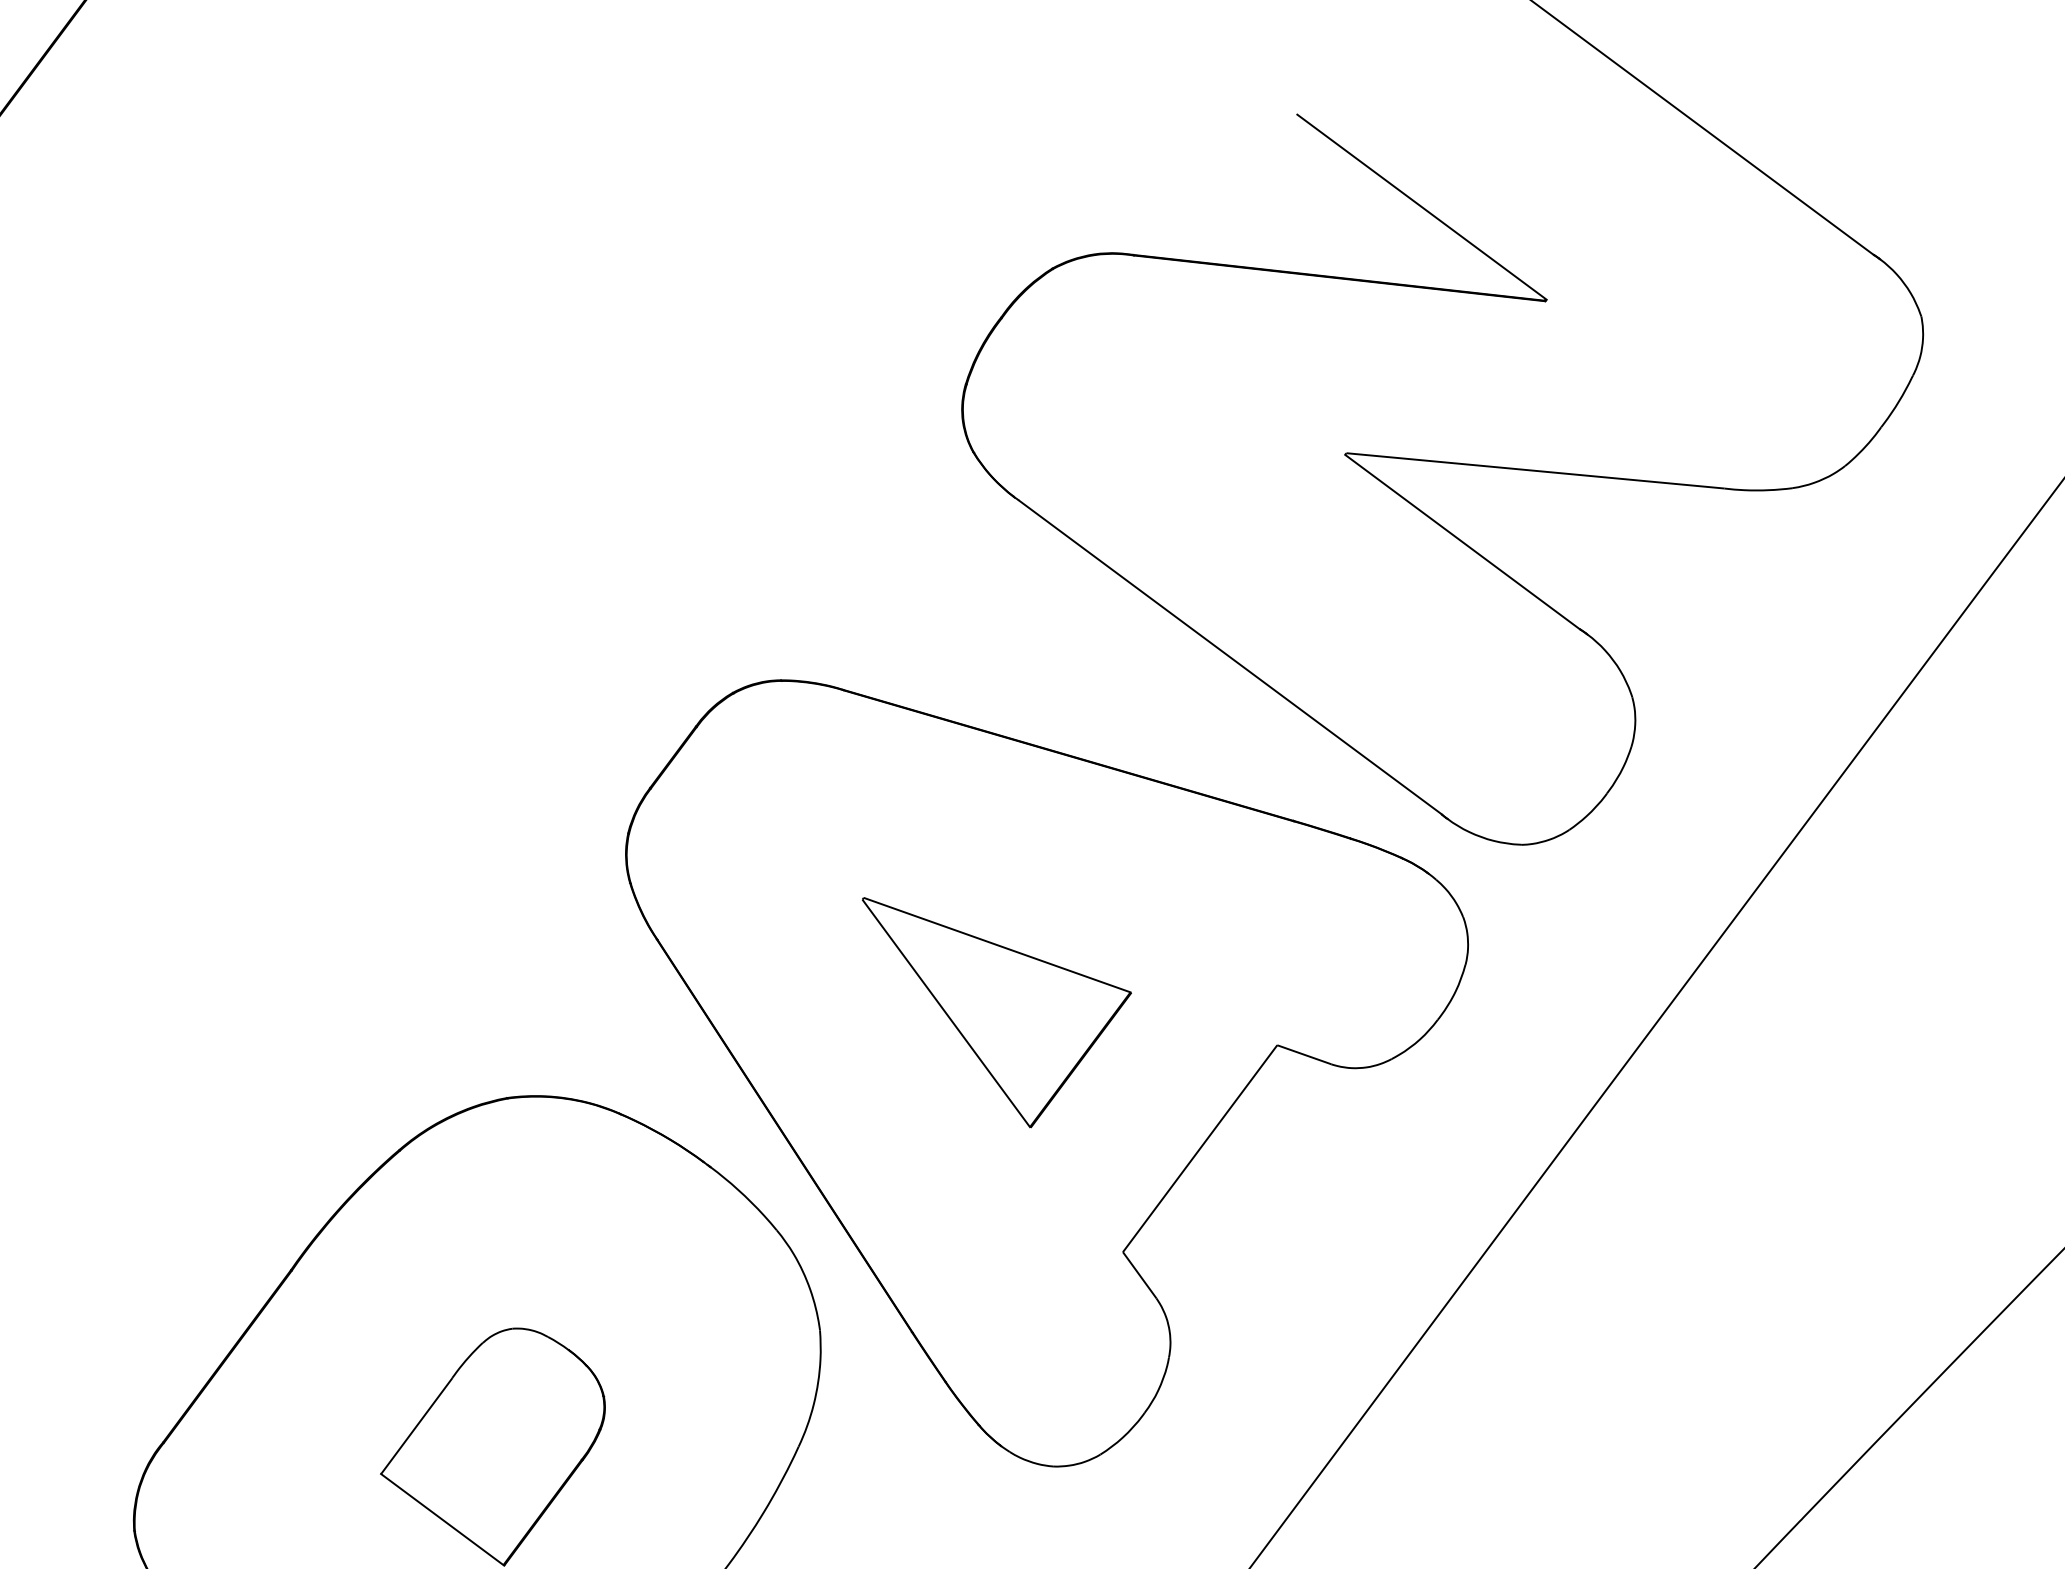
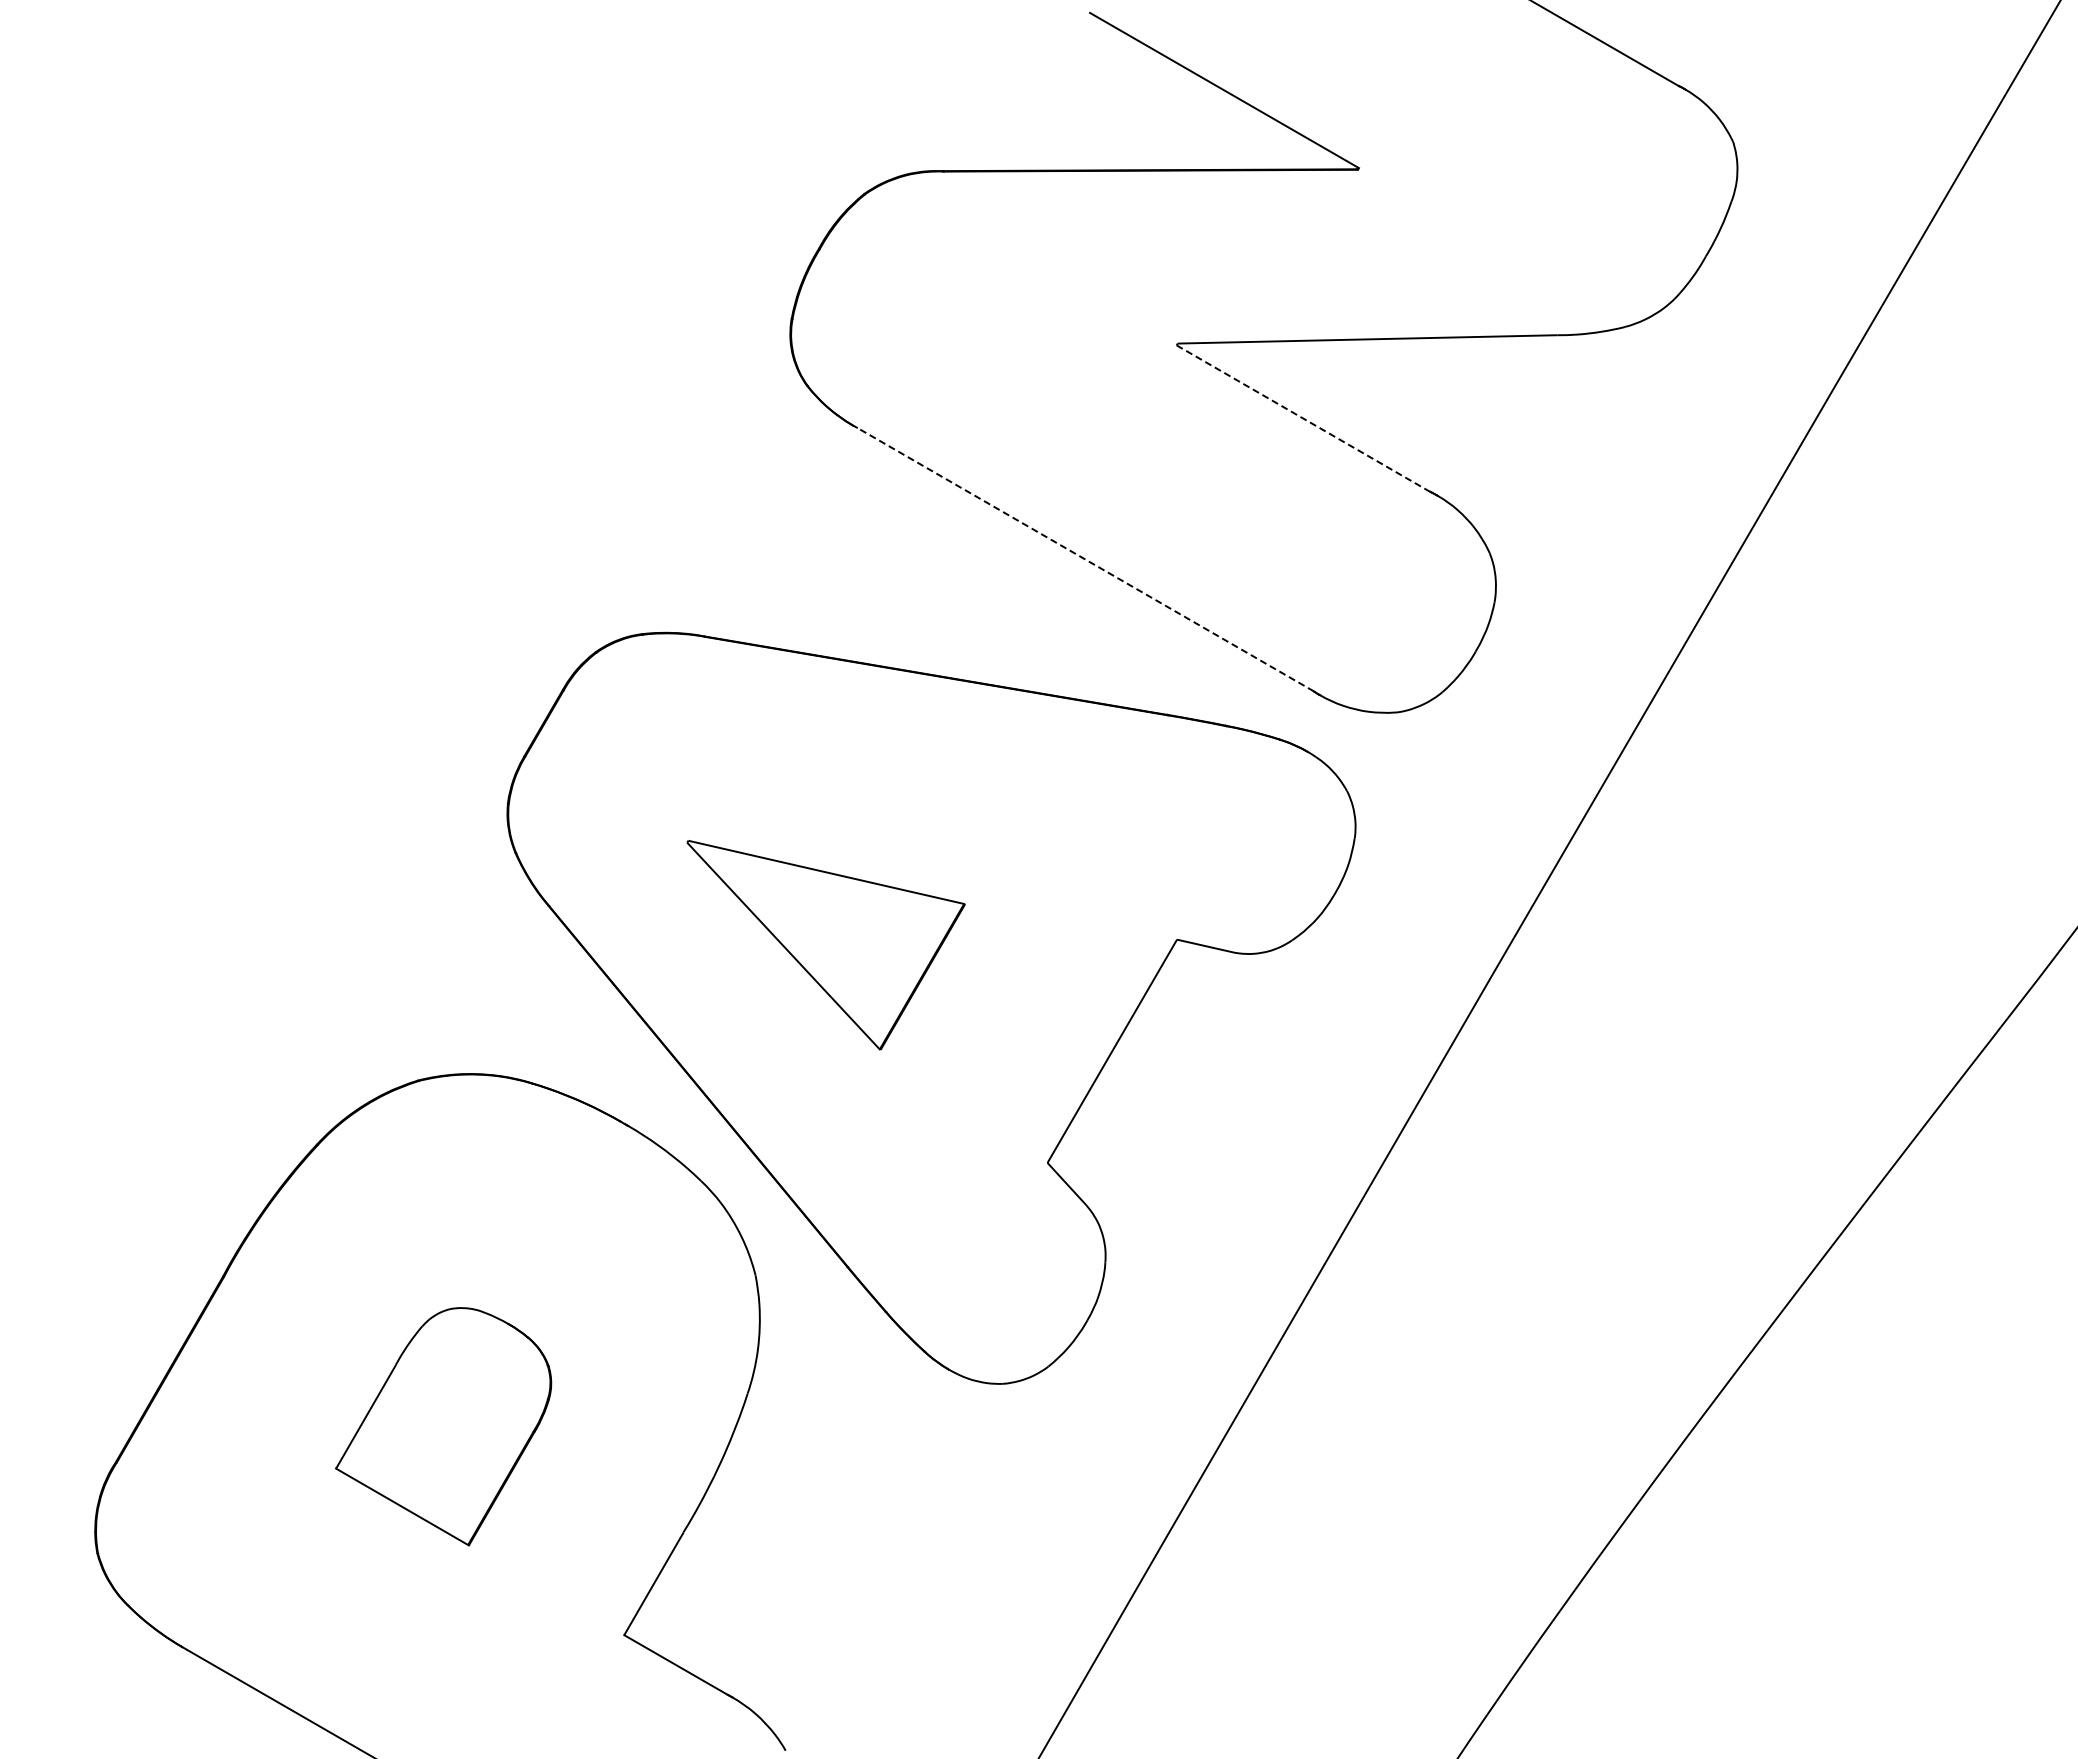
line: (1462, 542) -> (1303, 418), solid -> dashed
line: (1230, 657) -> (1085, 559), solid -> dashed
part: (987, 1017) -> (825, 945), moved

